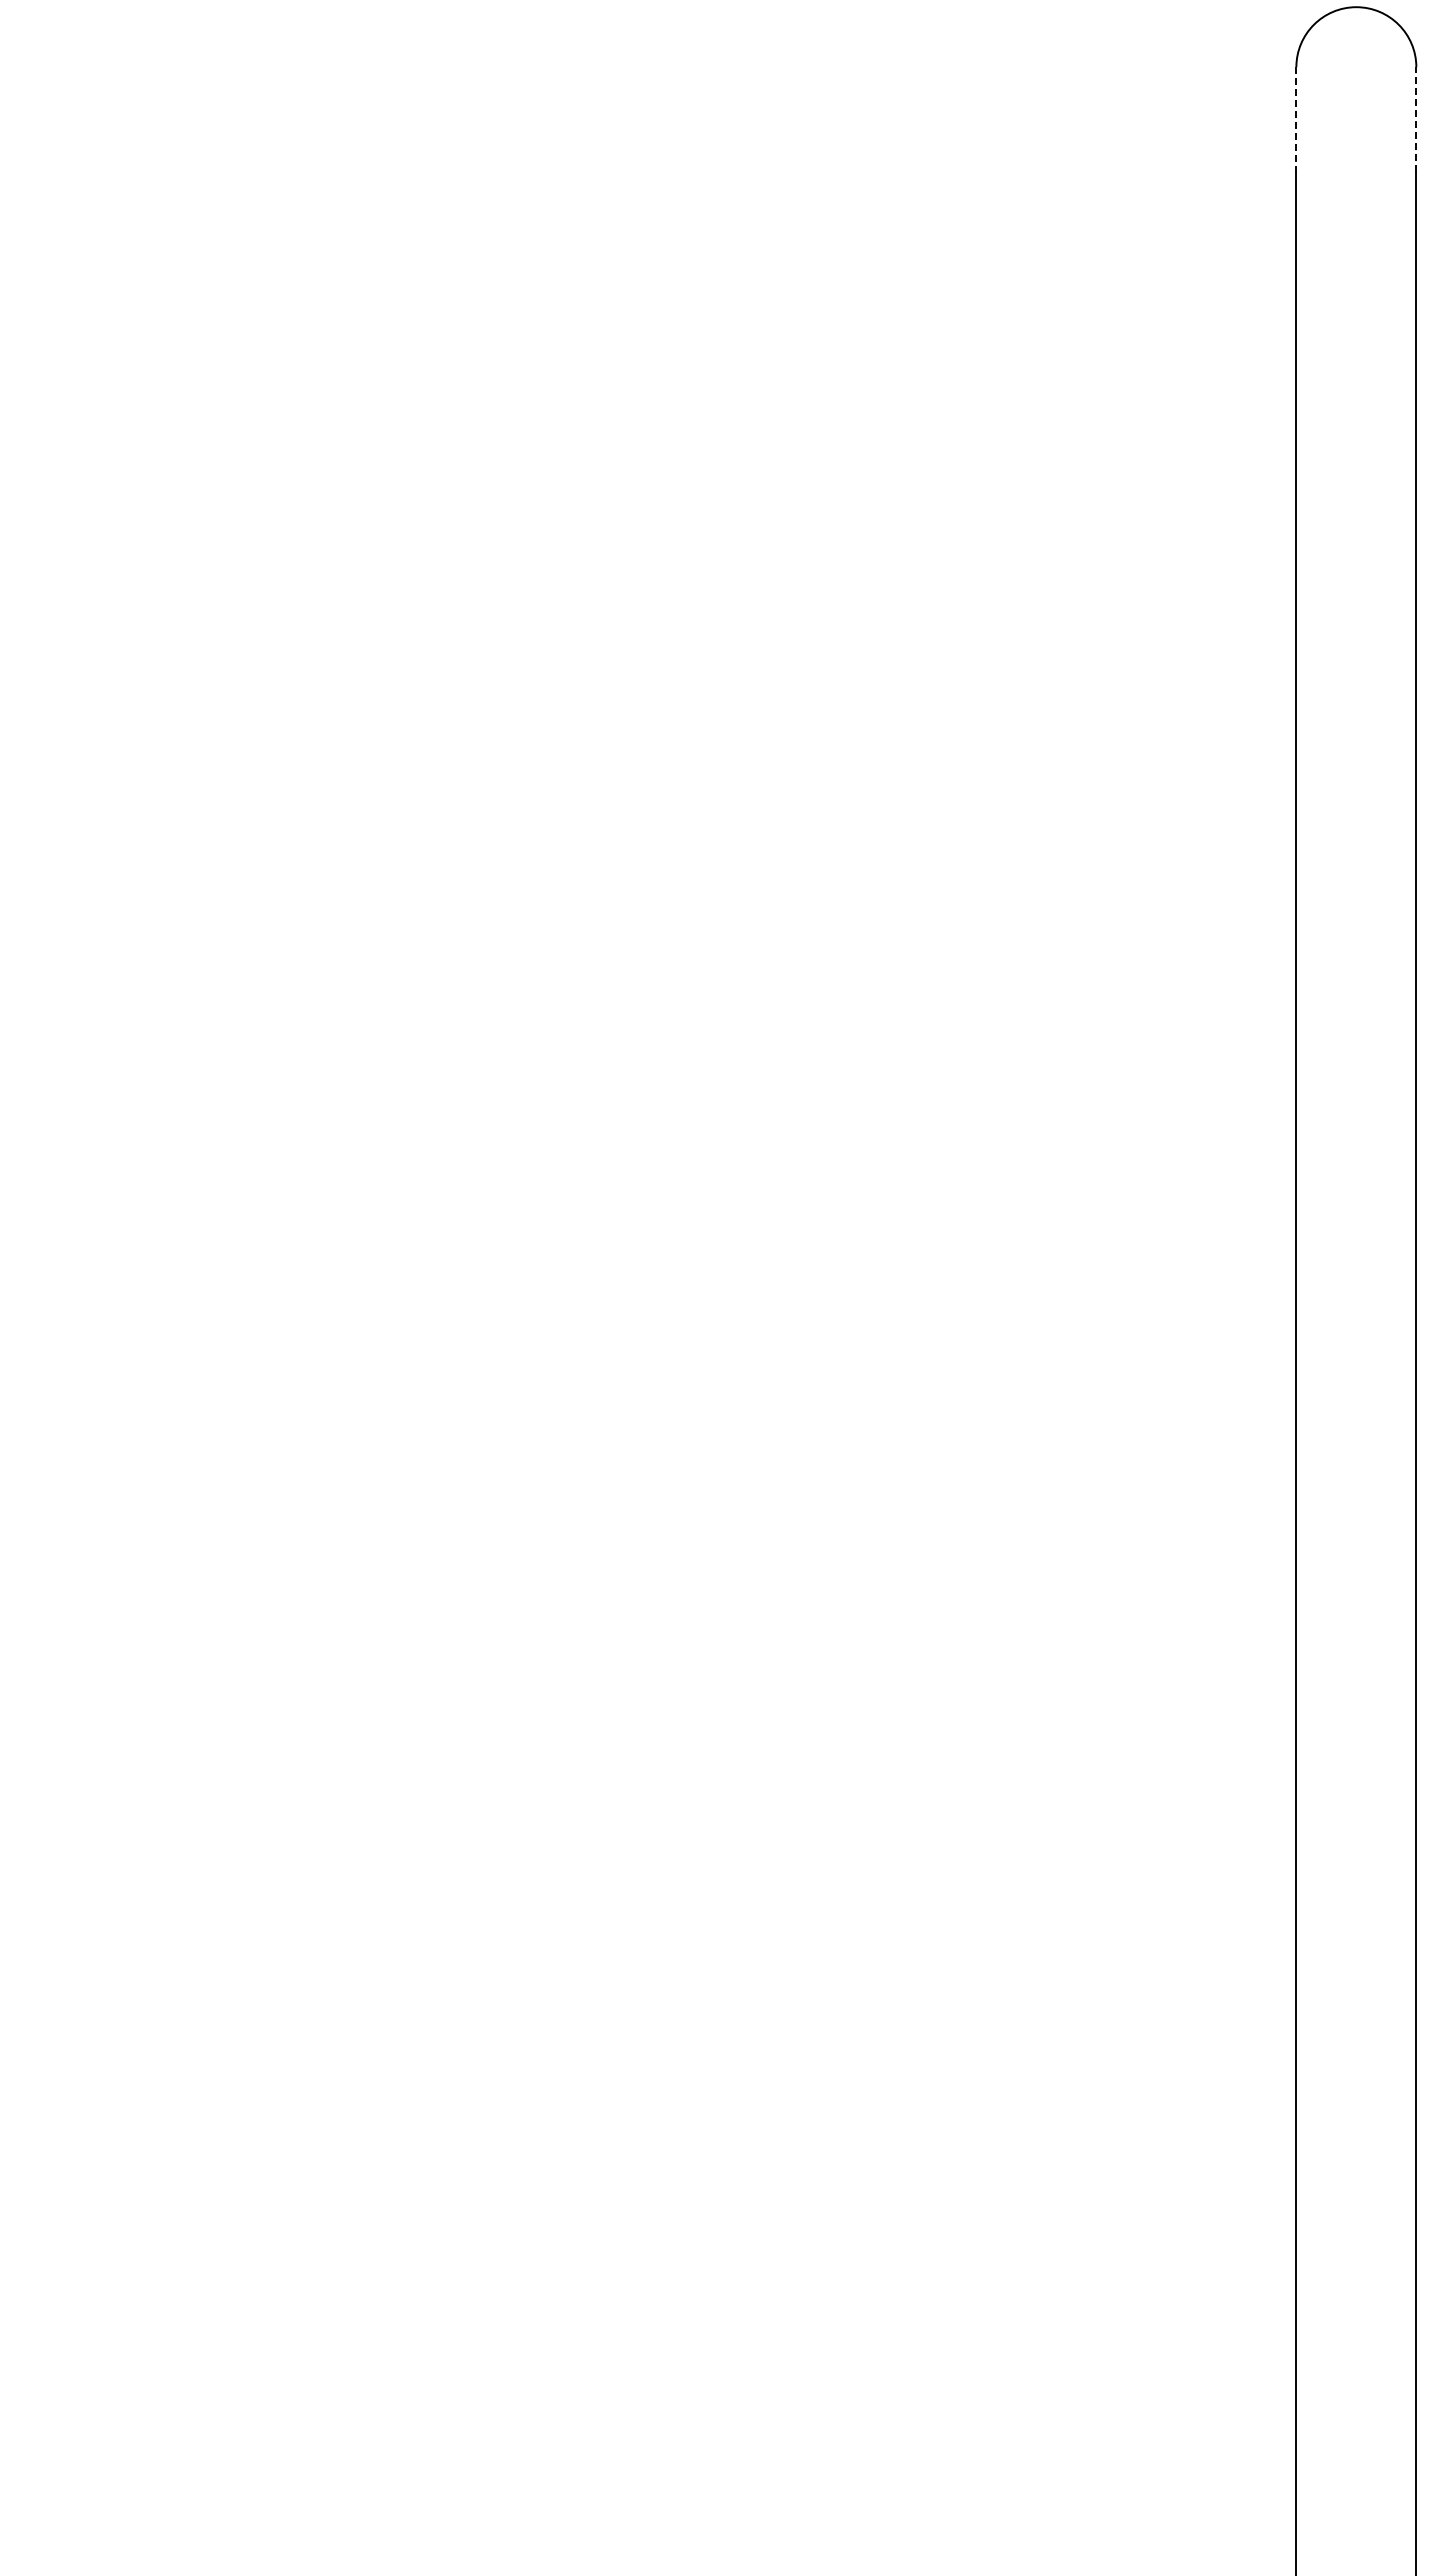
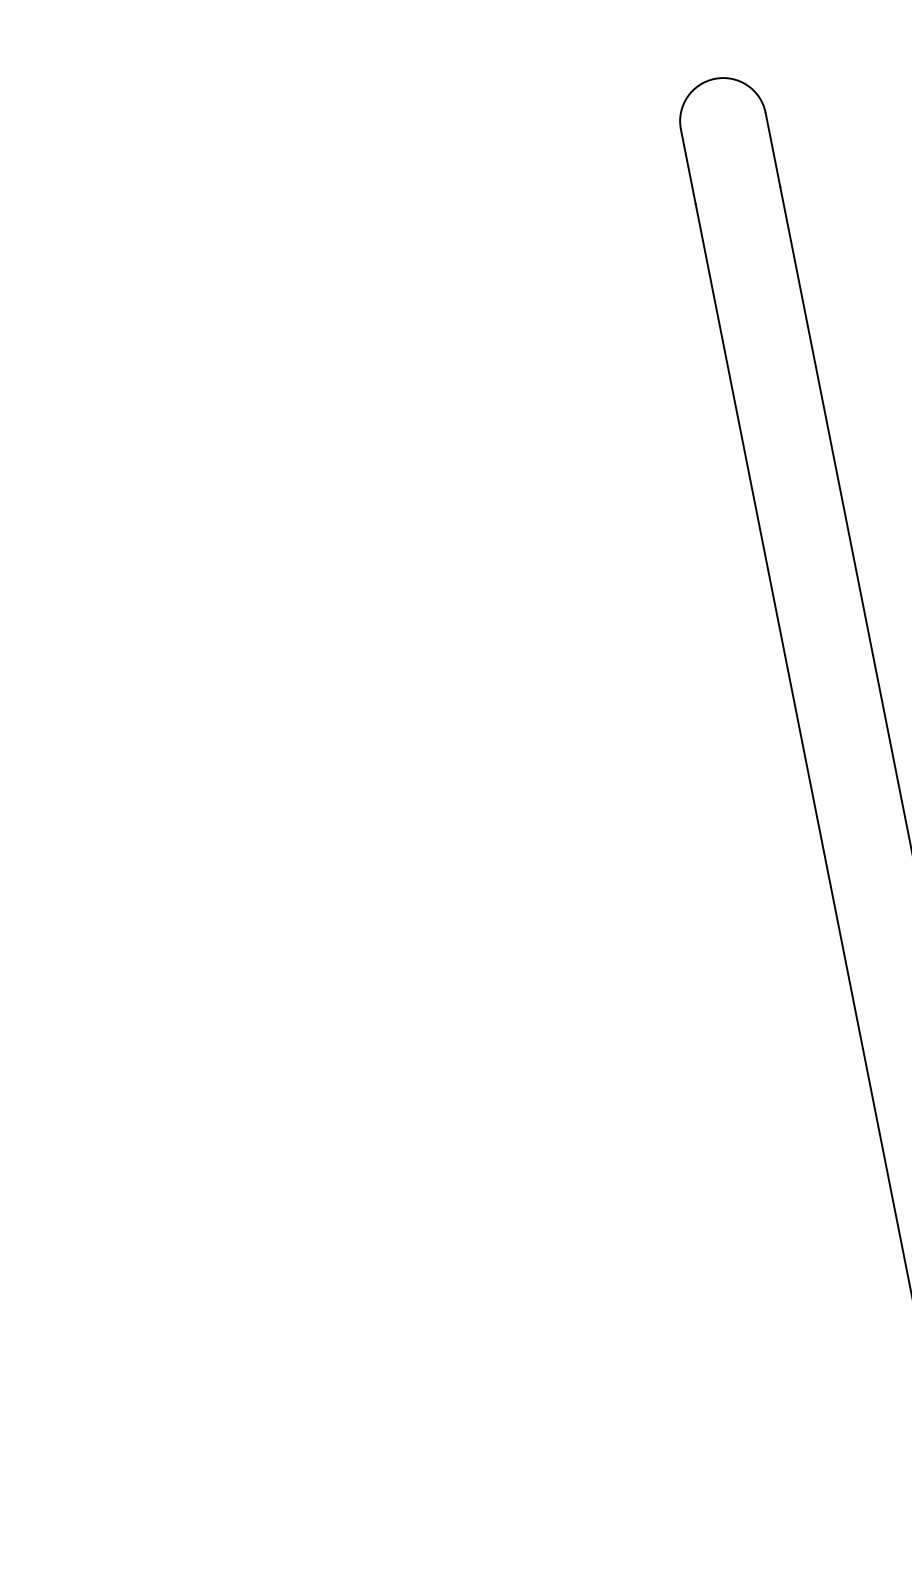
line: (1296, 119) -> (688, 166), dashed -> solid
line: (1416, 119) -> (773, 149), dashed -> solid

